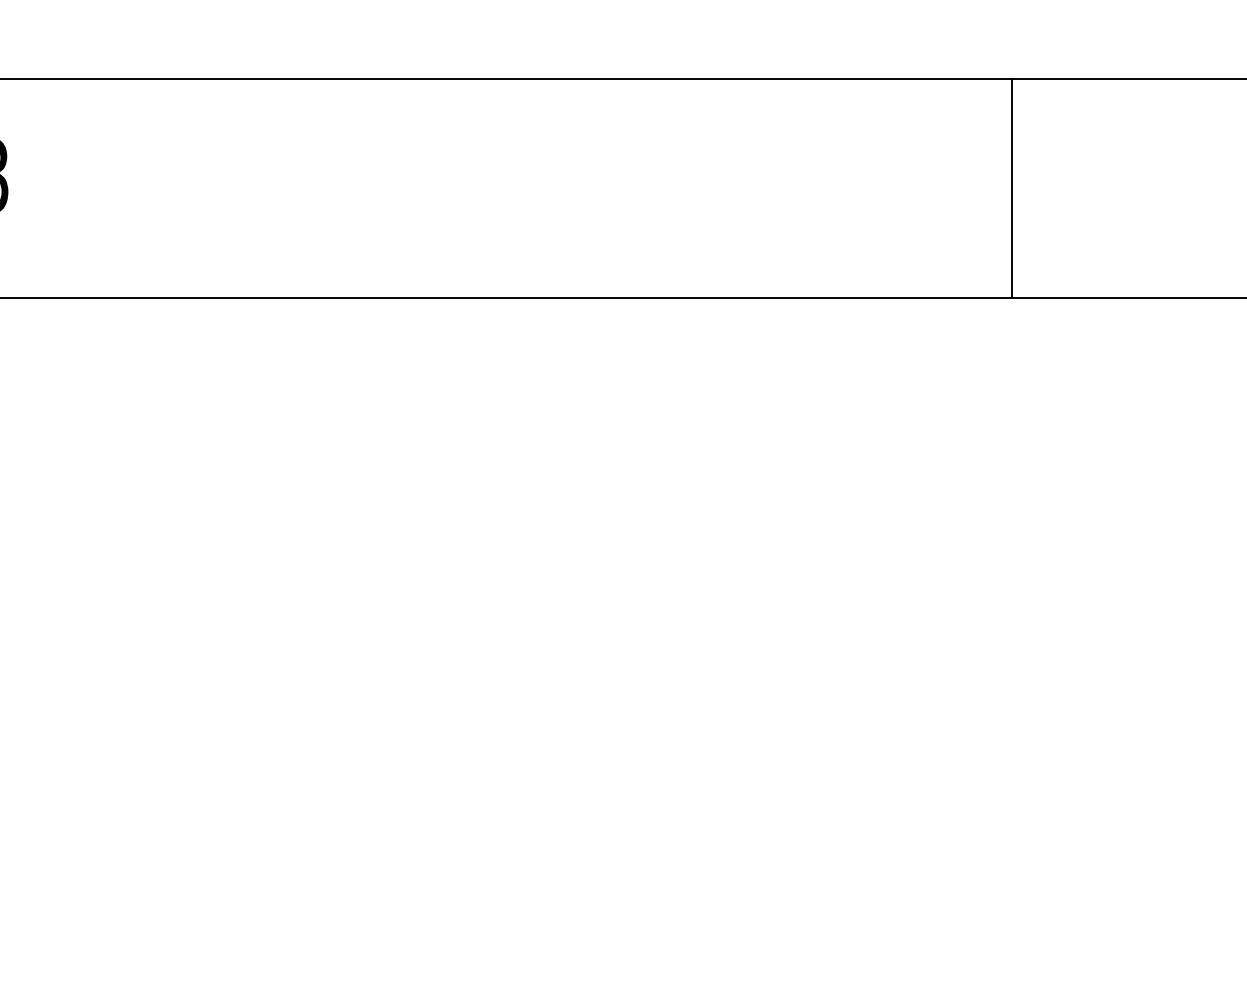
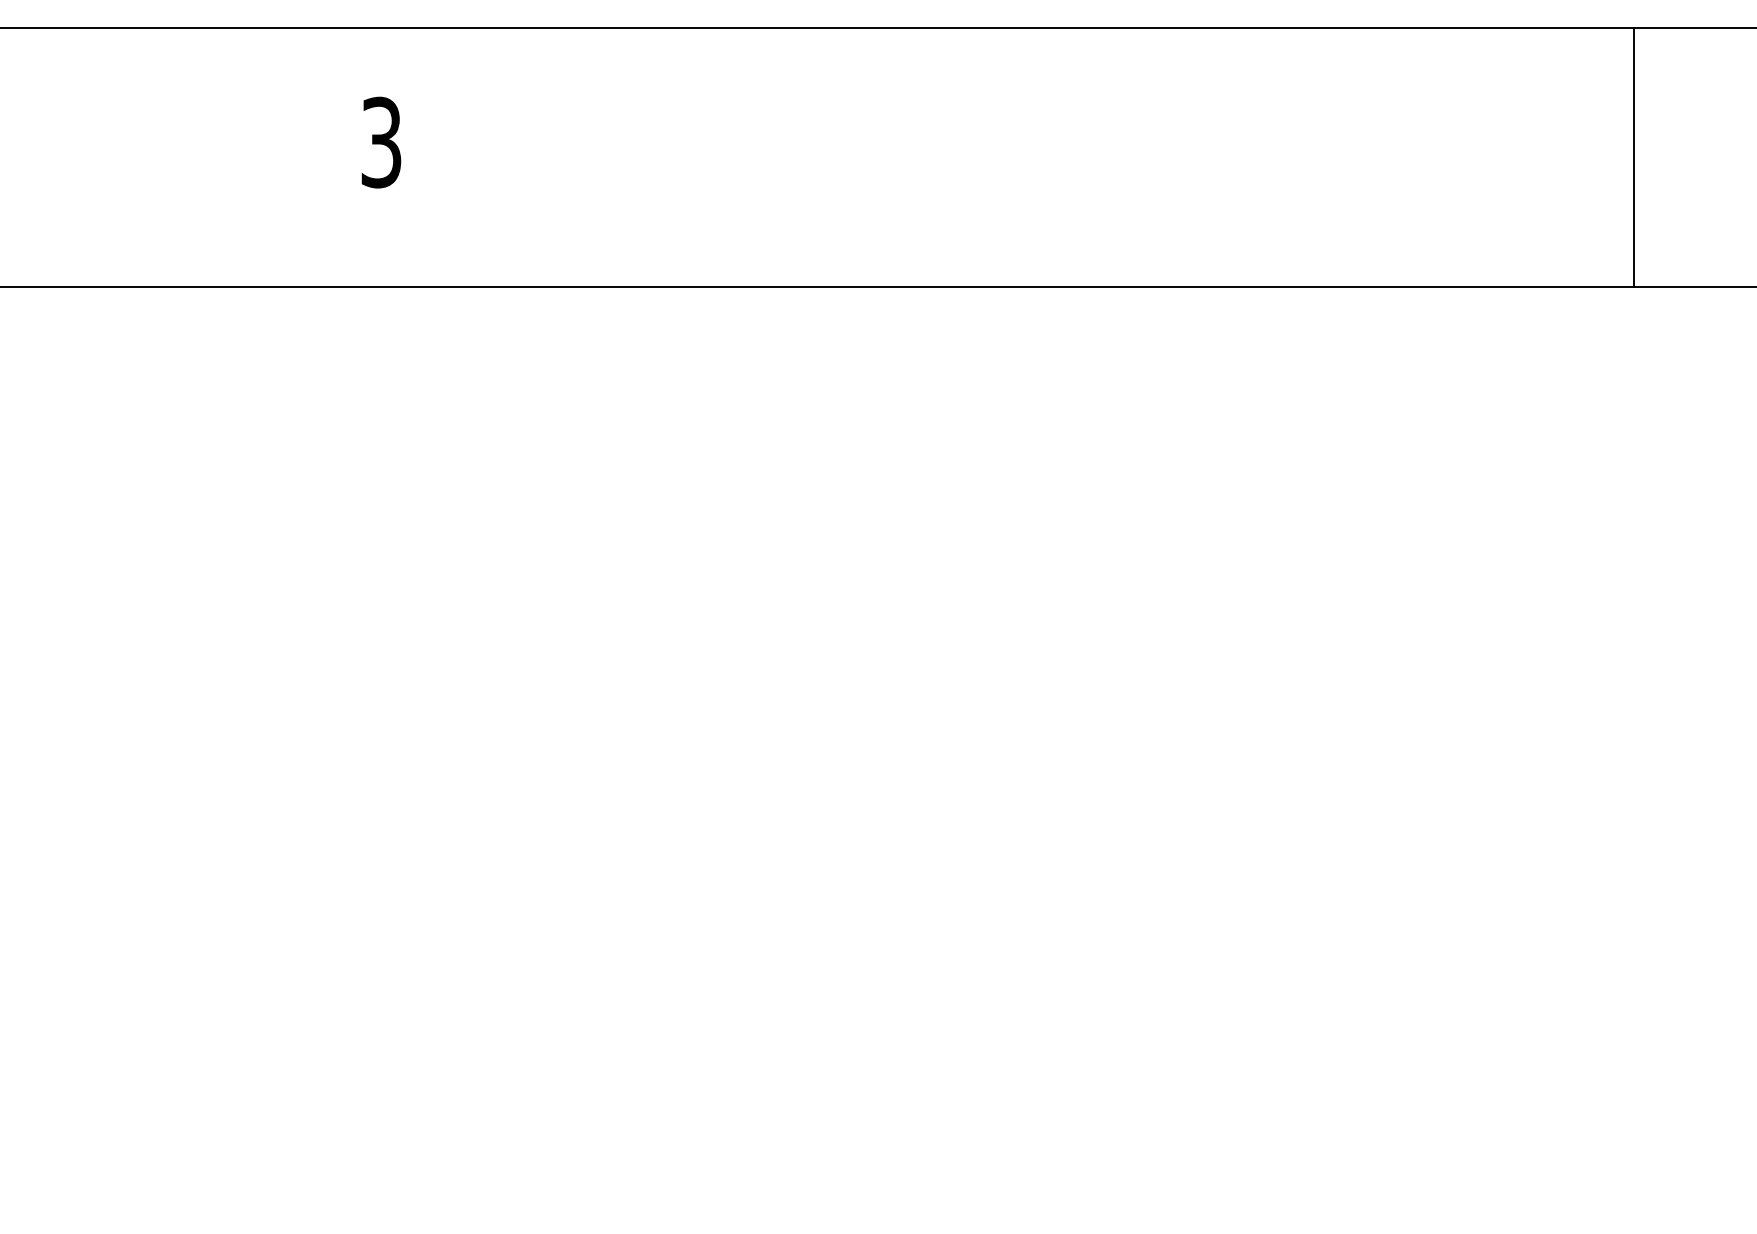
line: (1012, 187) -> (1633, 156), moved

